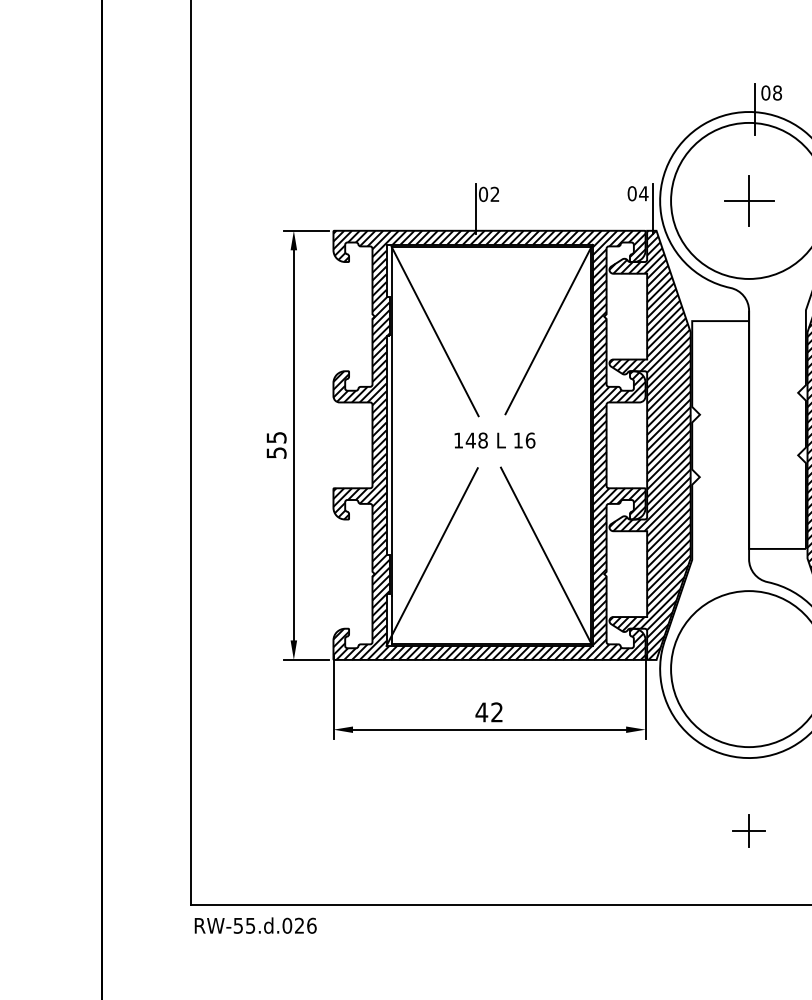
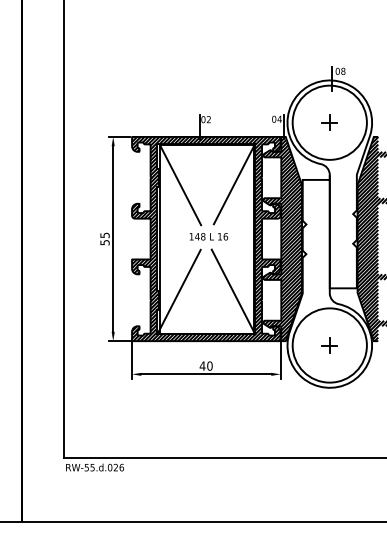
part: (748, 200) -> (329, 122), size x0.62
text: (496, 711) -> (209, 365), 42 -> 40
part: (748, 830) -> (329, 345), moved

